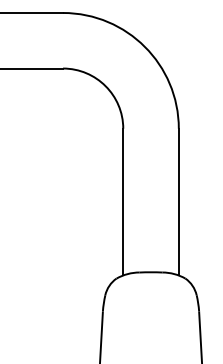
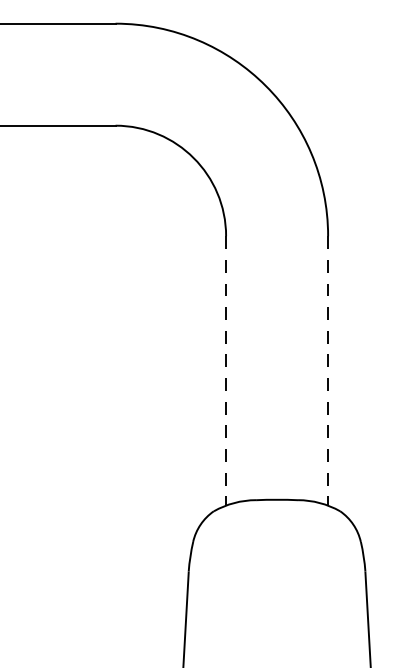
line: (123, 202) -> (226, 371), solid -> dashed
line: (178, 202) -> (327, 371), solid -> dashed

